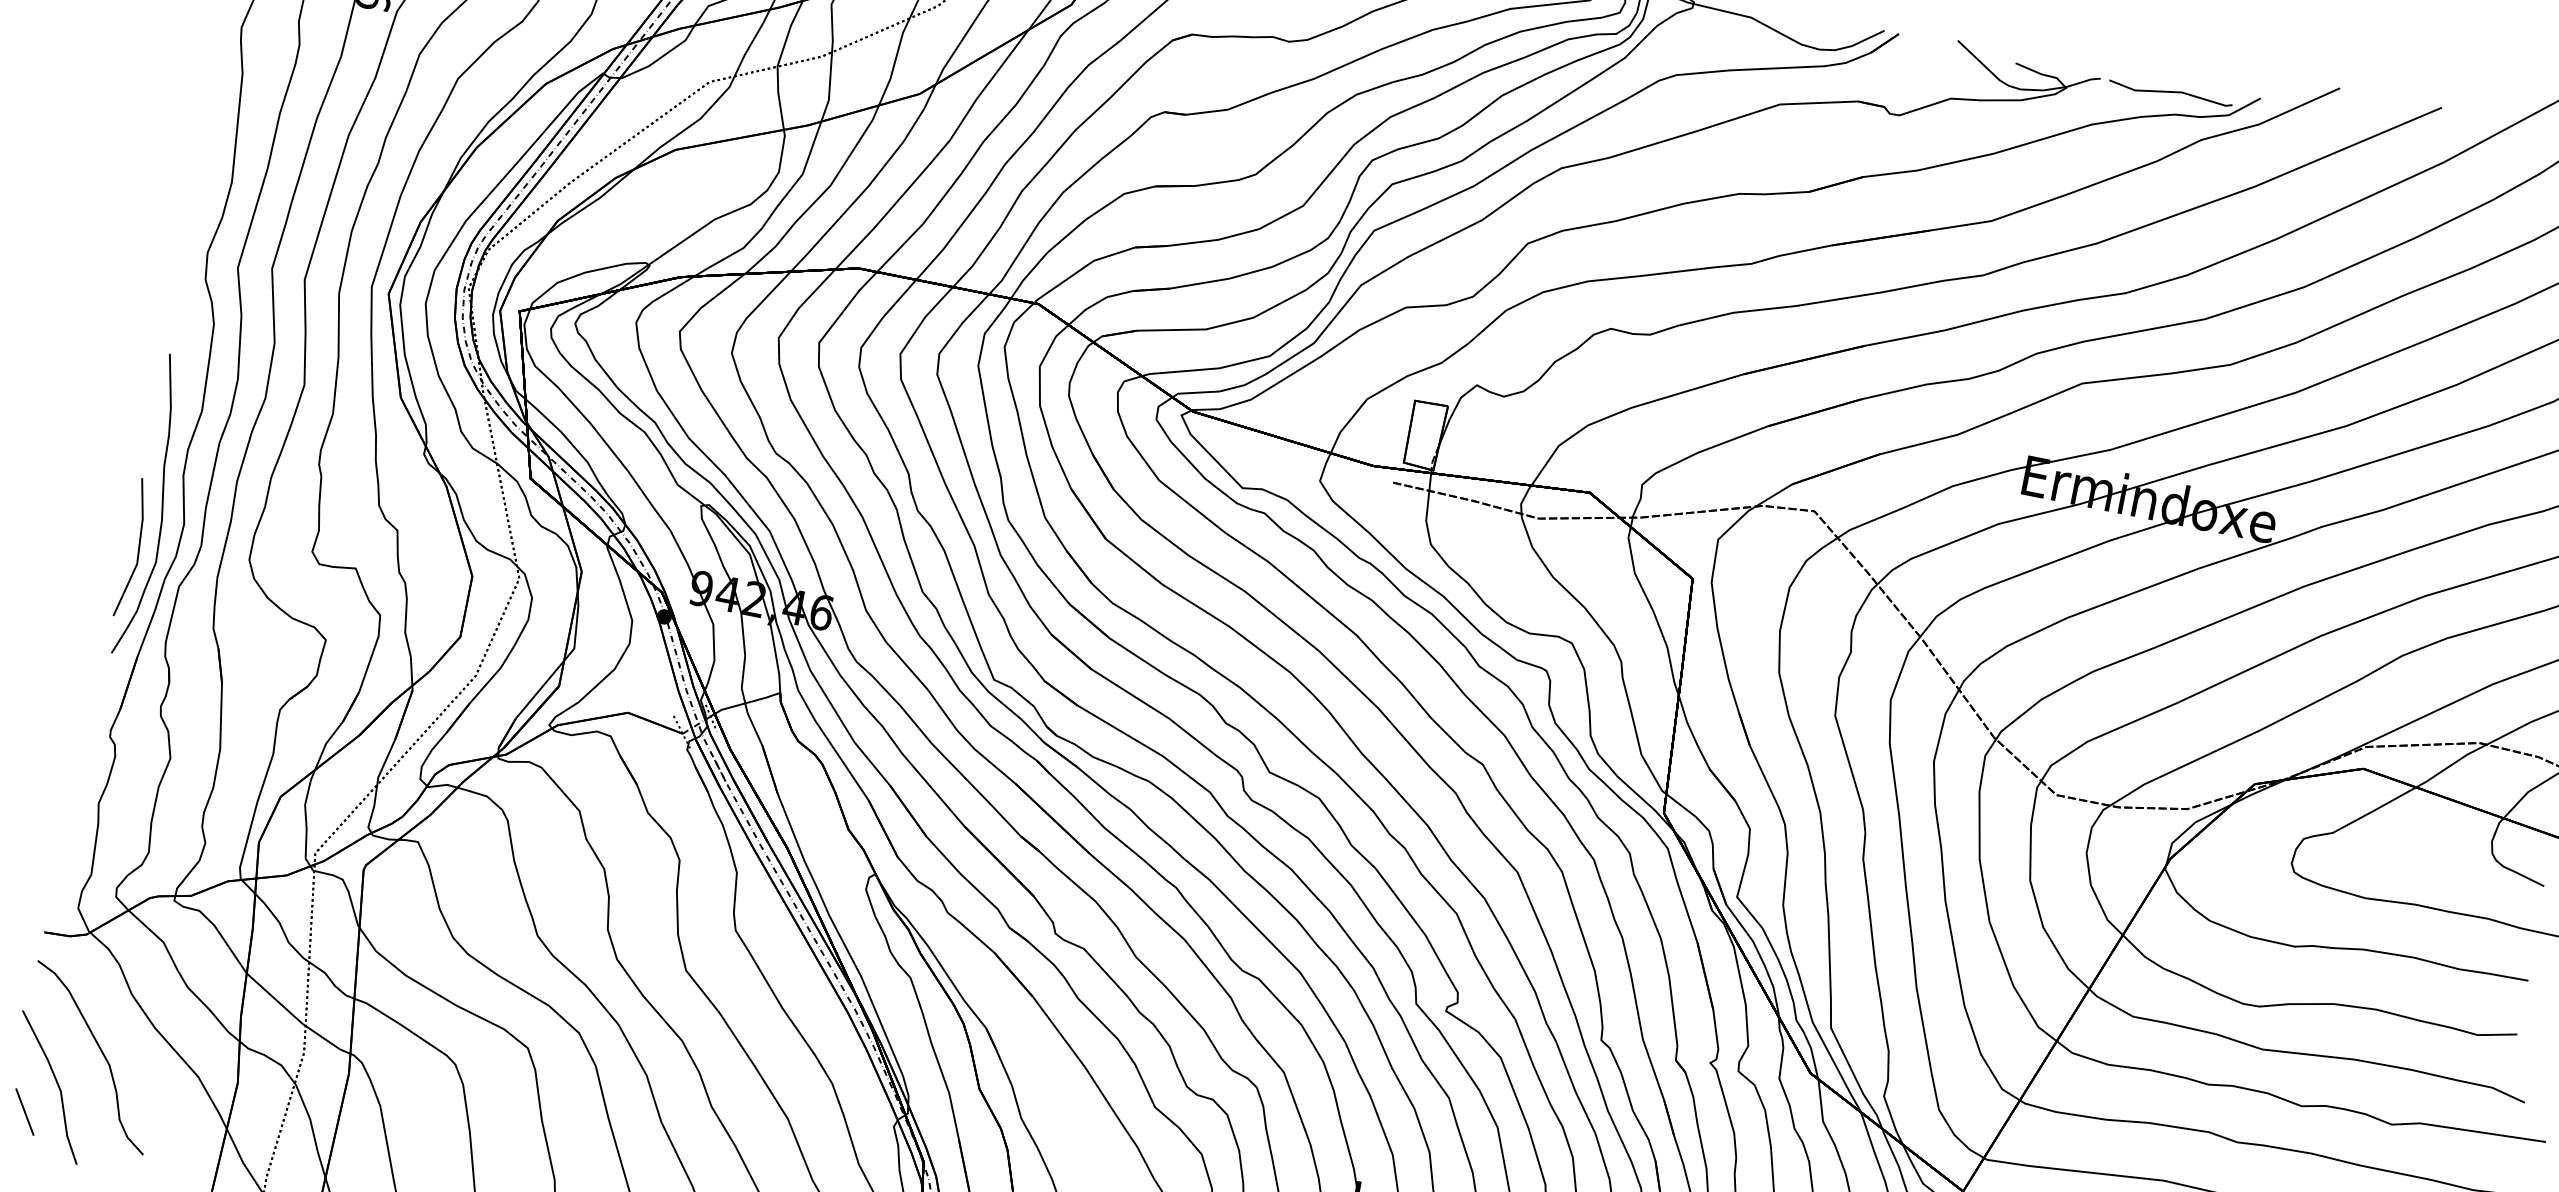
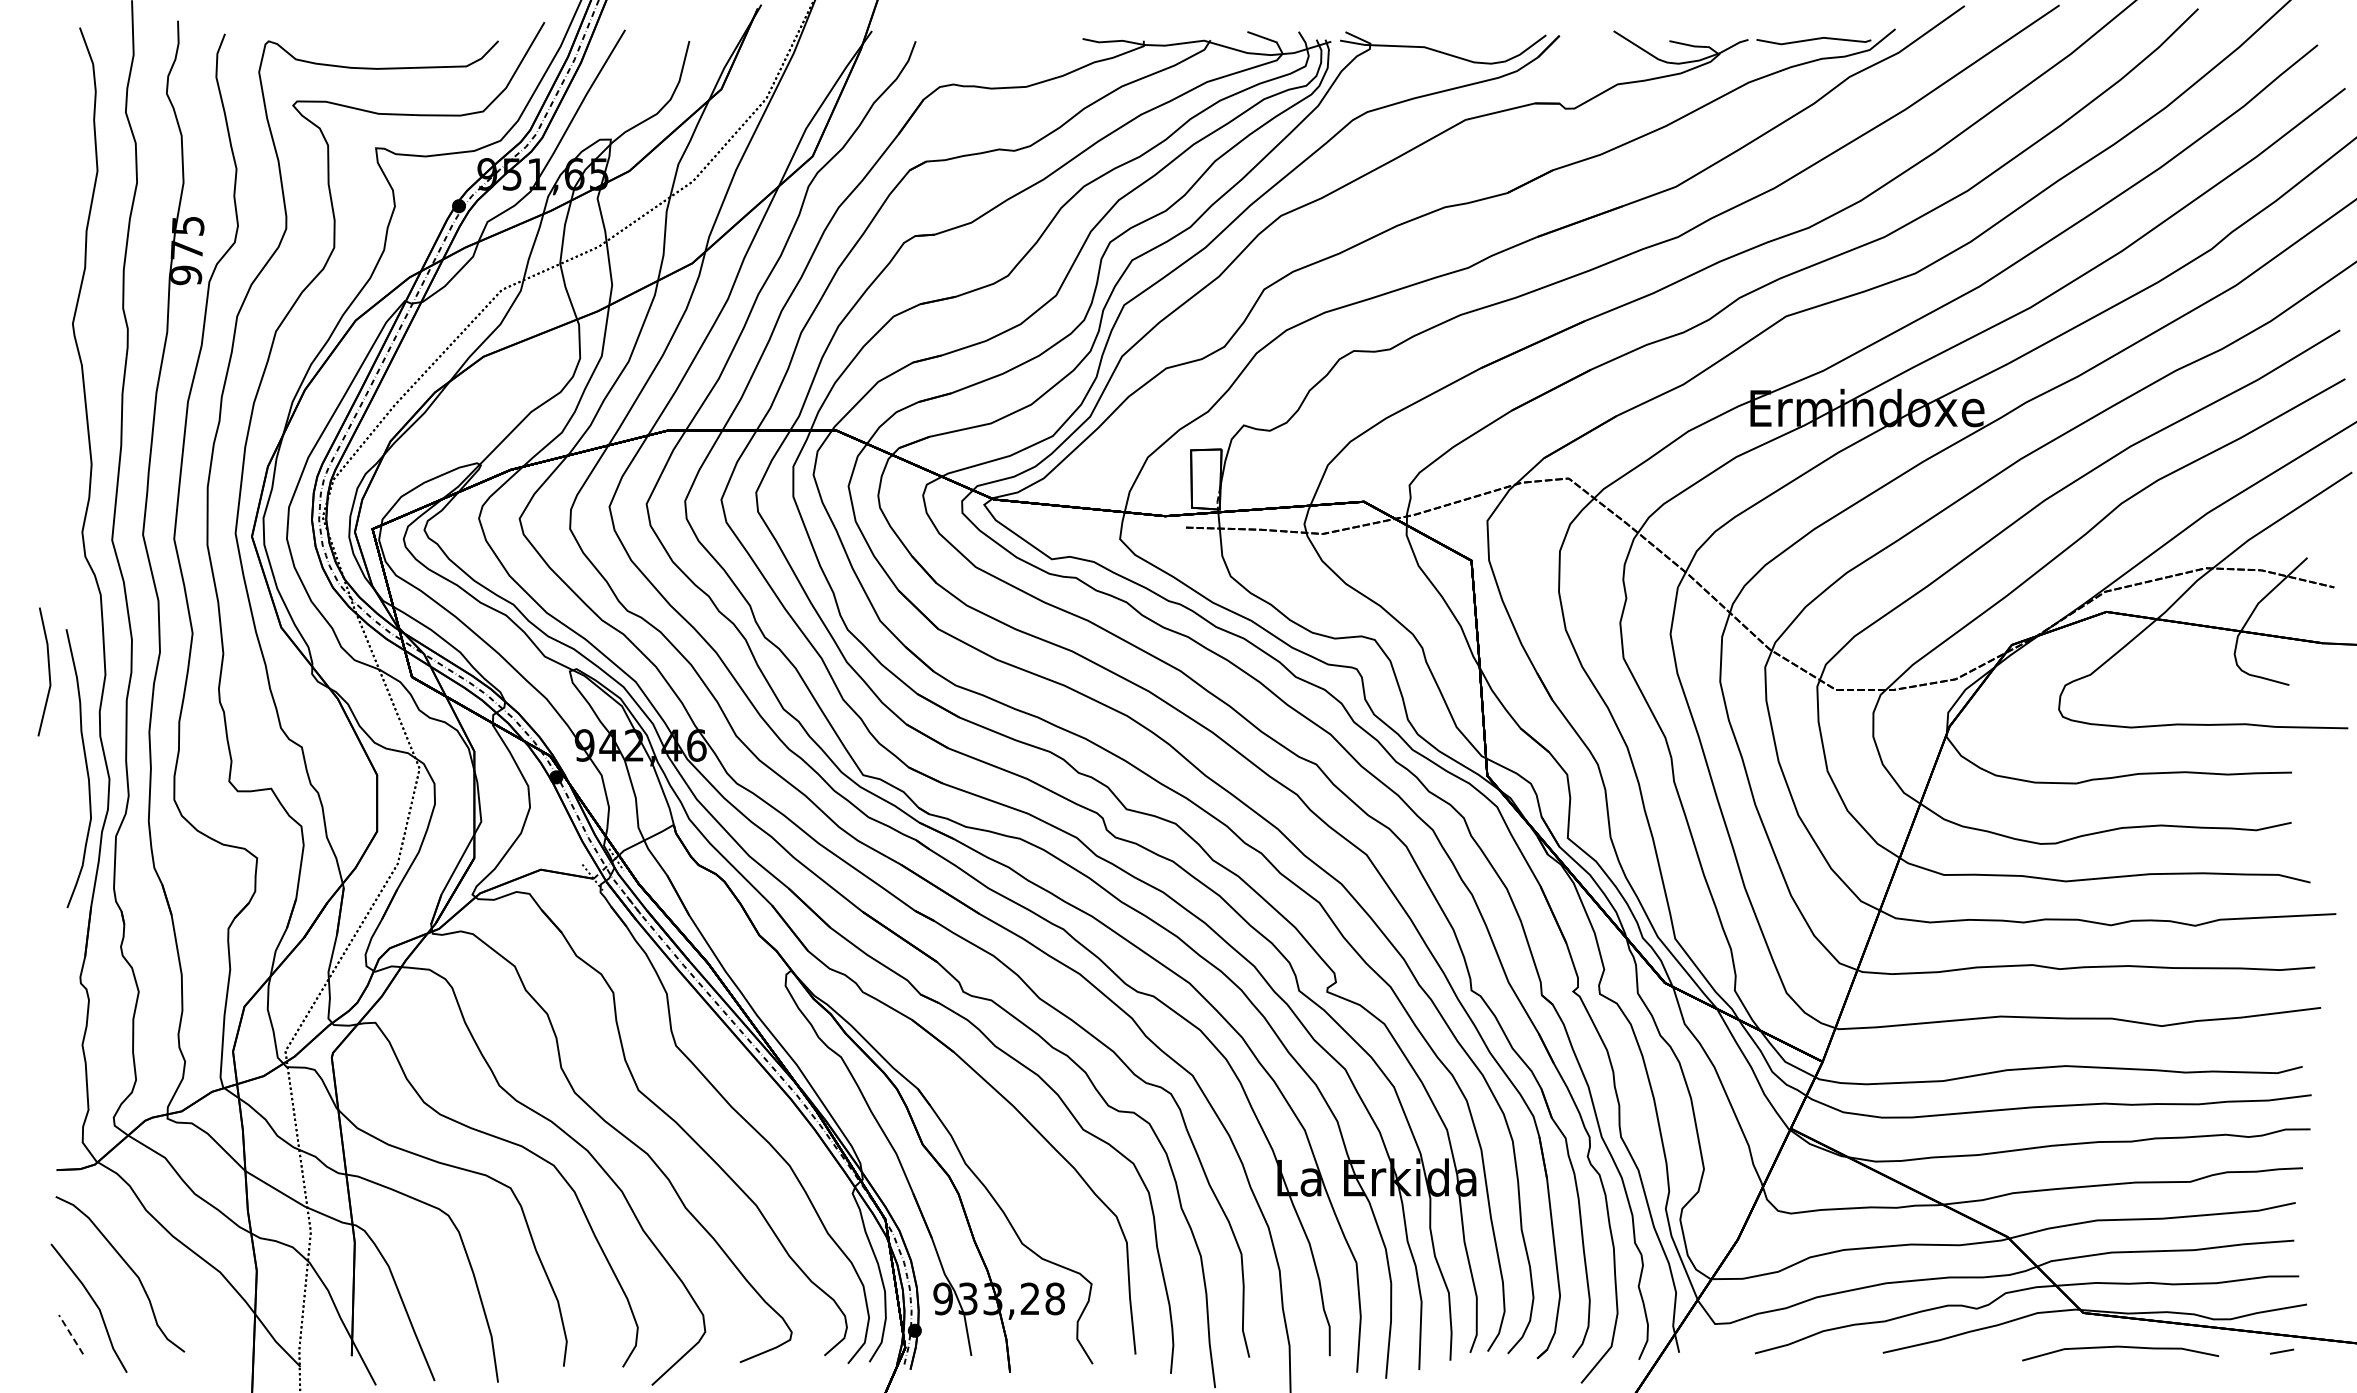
line: (138, 548) -> (48, 671), moved
line: (24, 1111) -> (70, 1334), solid -> dashed

